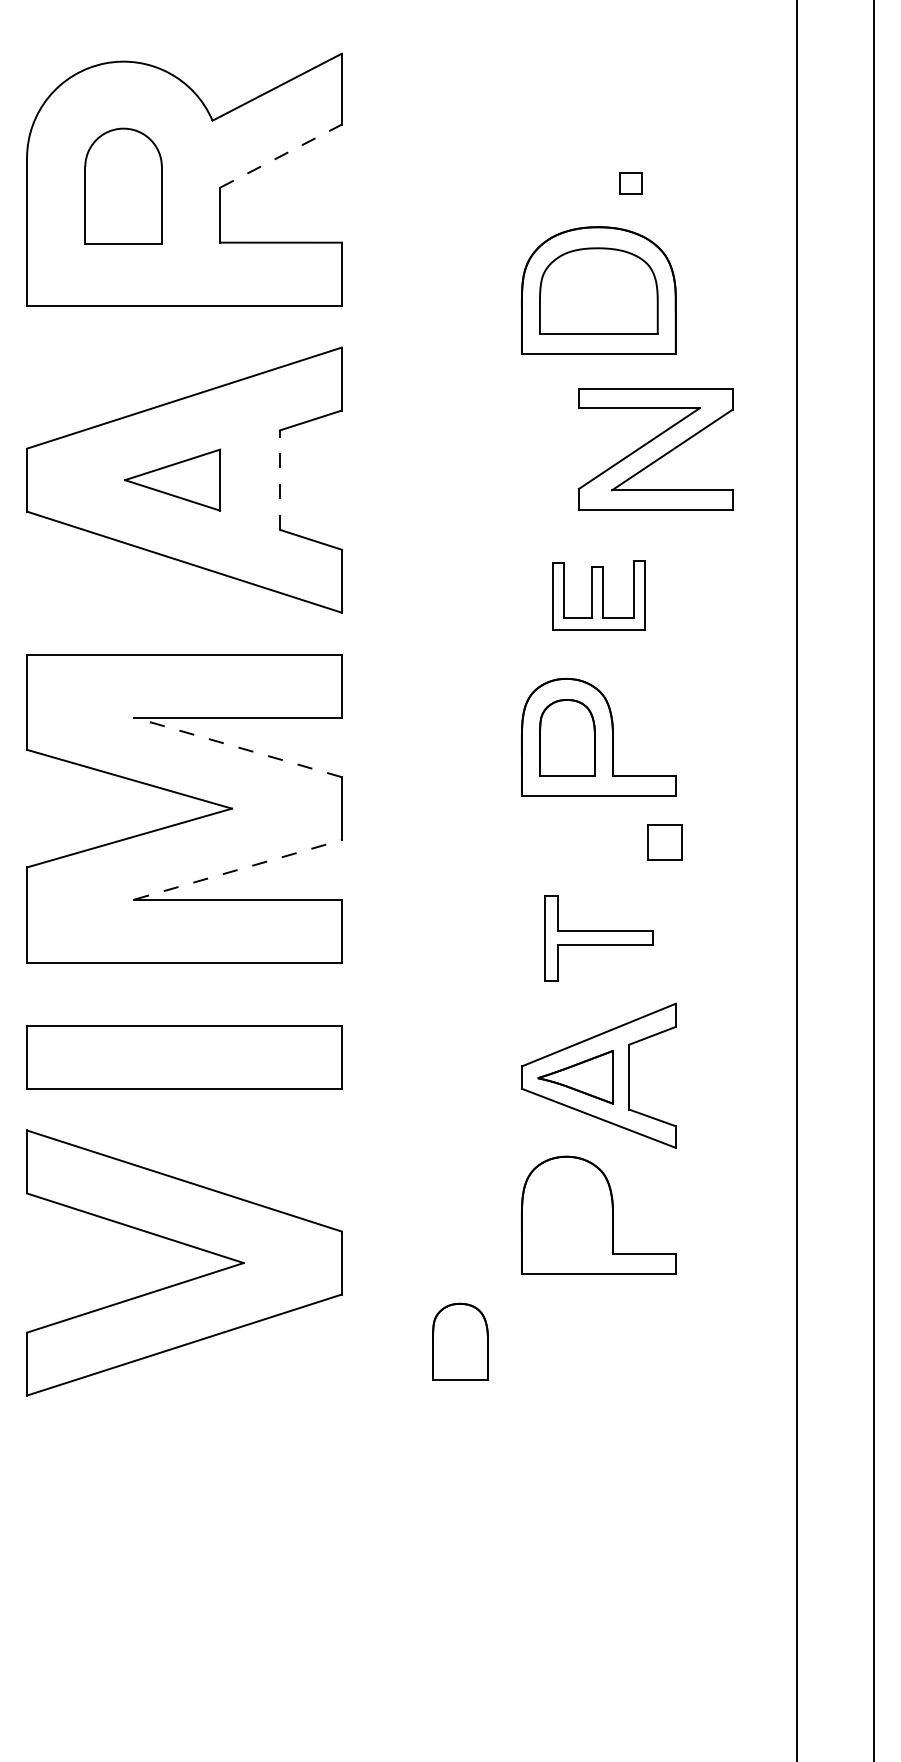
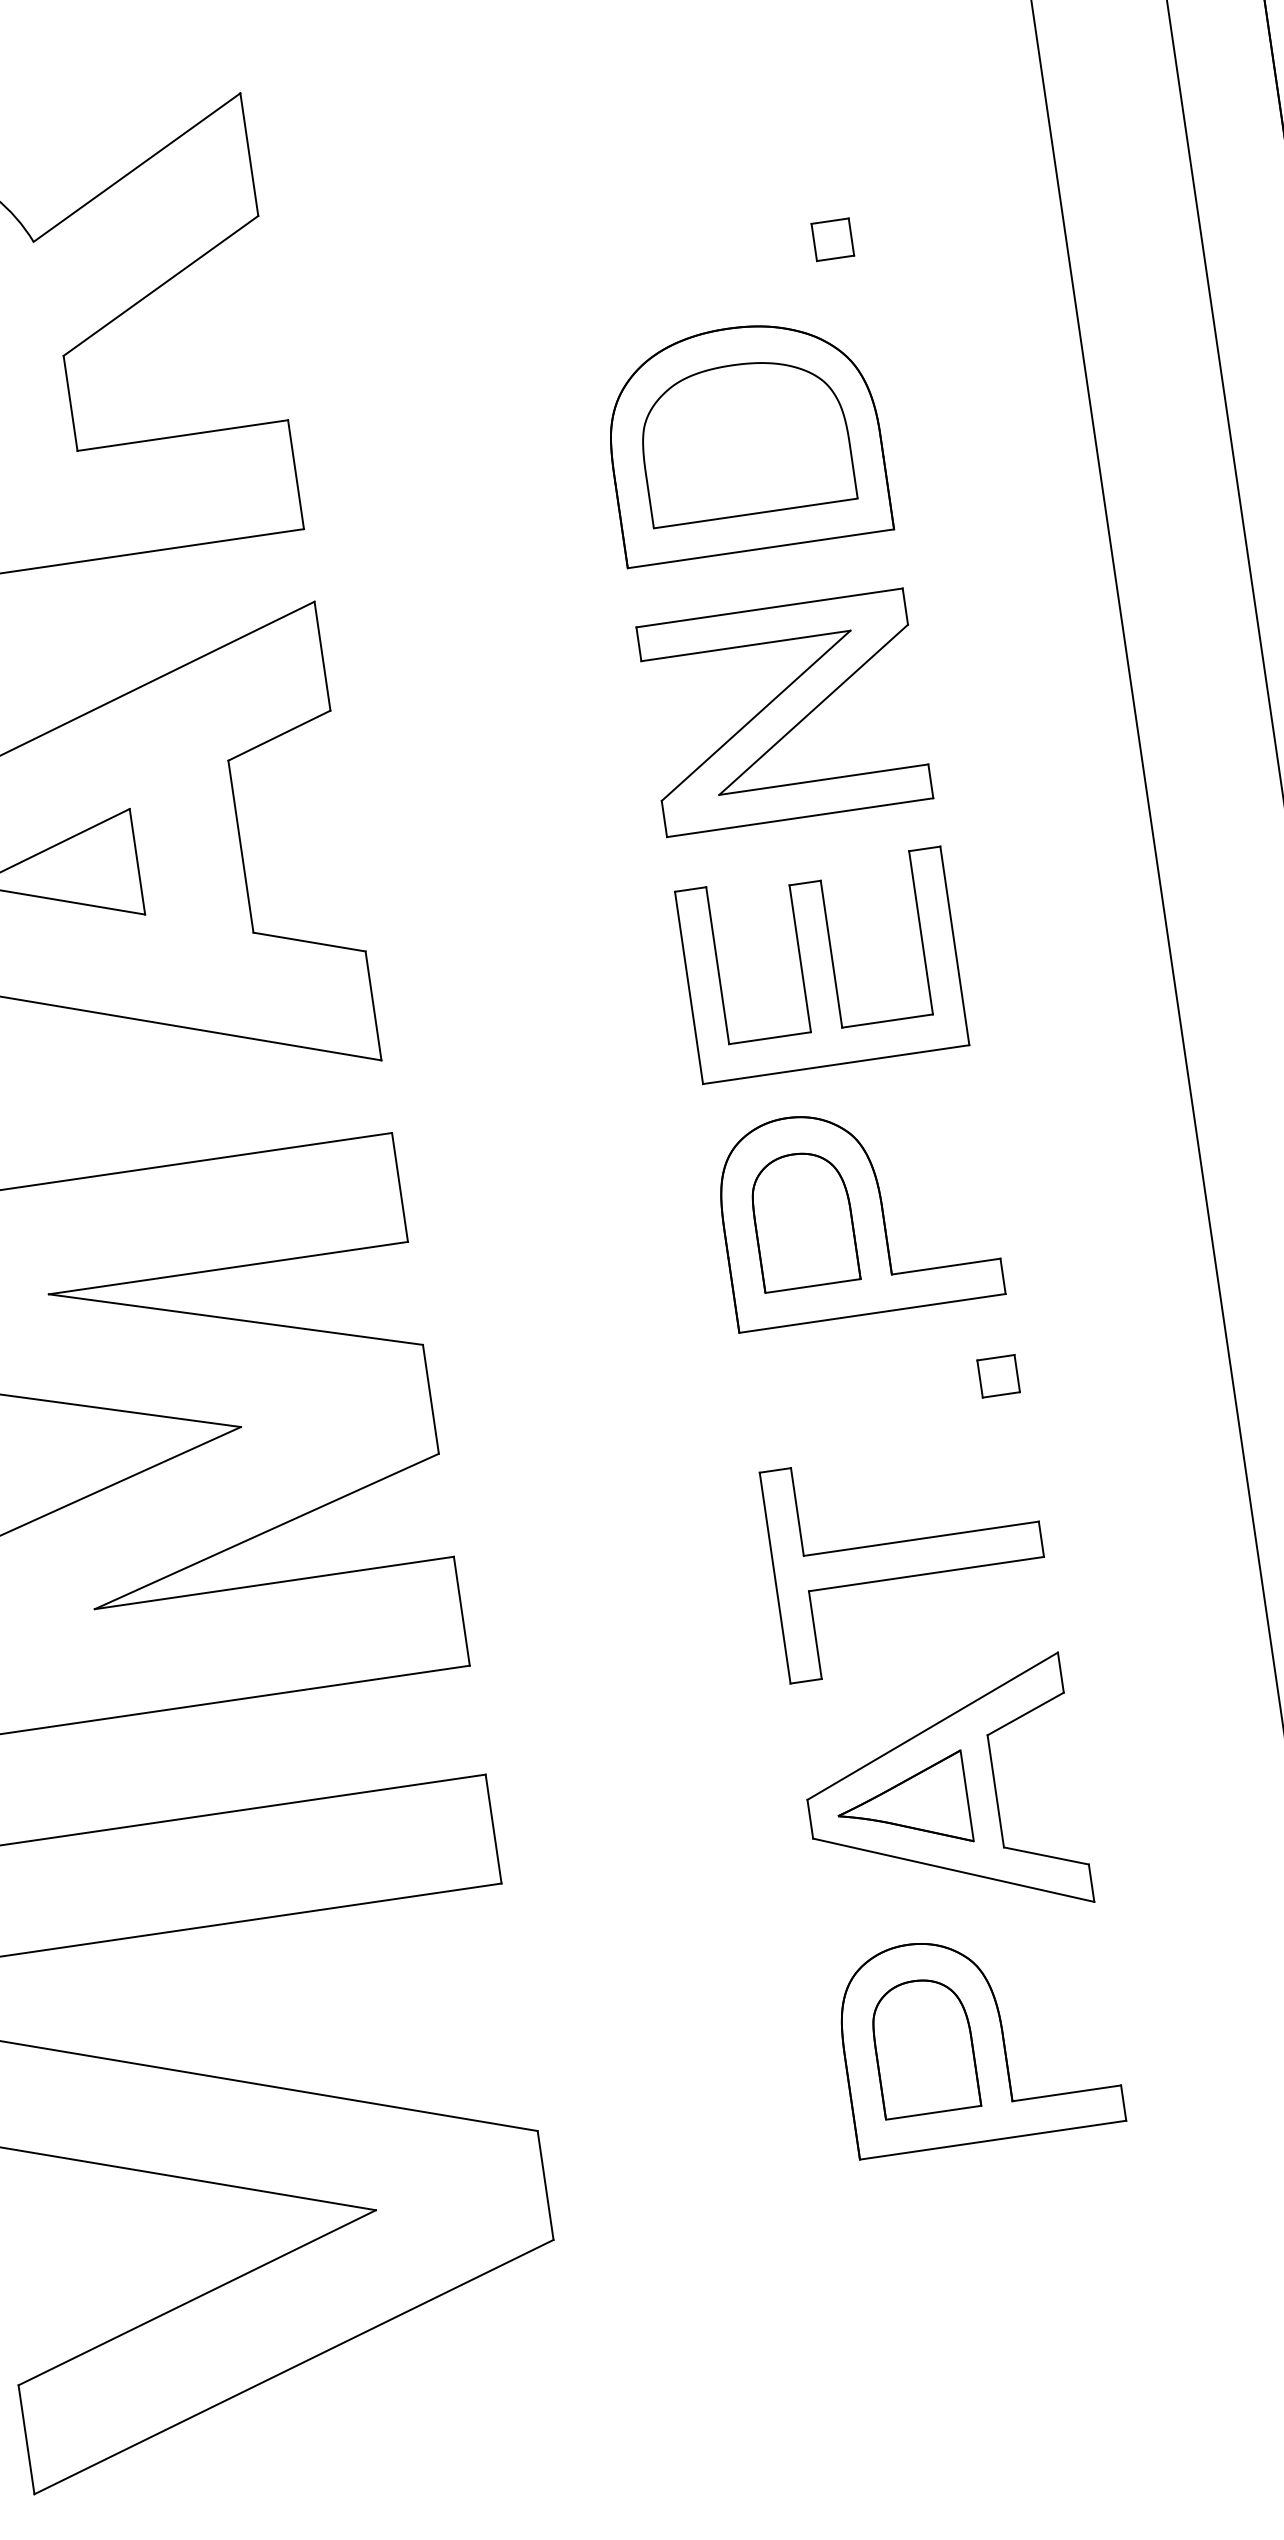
line: (280, 156) -> (160, 286), dashed -> solid
part: (630, 183) -> (831, 239), moved
part: (655, 449) -> (784, 713), moved
line: (279, 480) -> (240, 847), dashed -> solid
part: (598, 595) -> (821, 965), size x1.67
line: (238, 747) -> (236, 1319), dashed -> solid
part: (664, 842) -> (997, 1376), size x0.62
line: (238, 869) -> (267, 1530), dashed -> solid
part: (598, 937) -> (907, 1557), size x1.43
part: (460, 1341) -> (923, 2046), moved

